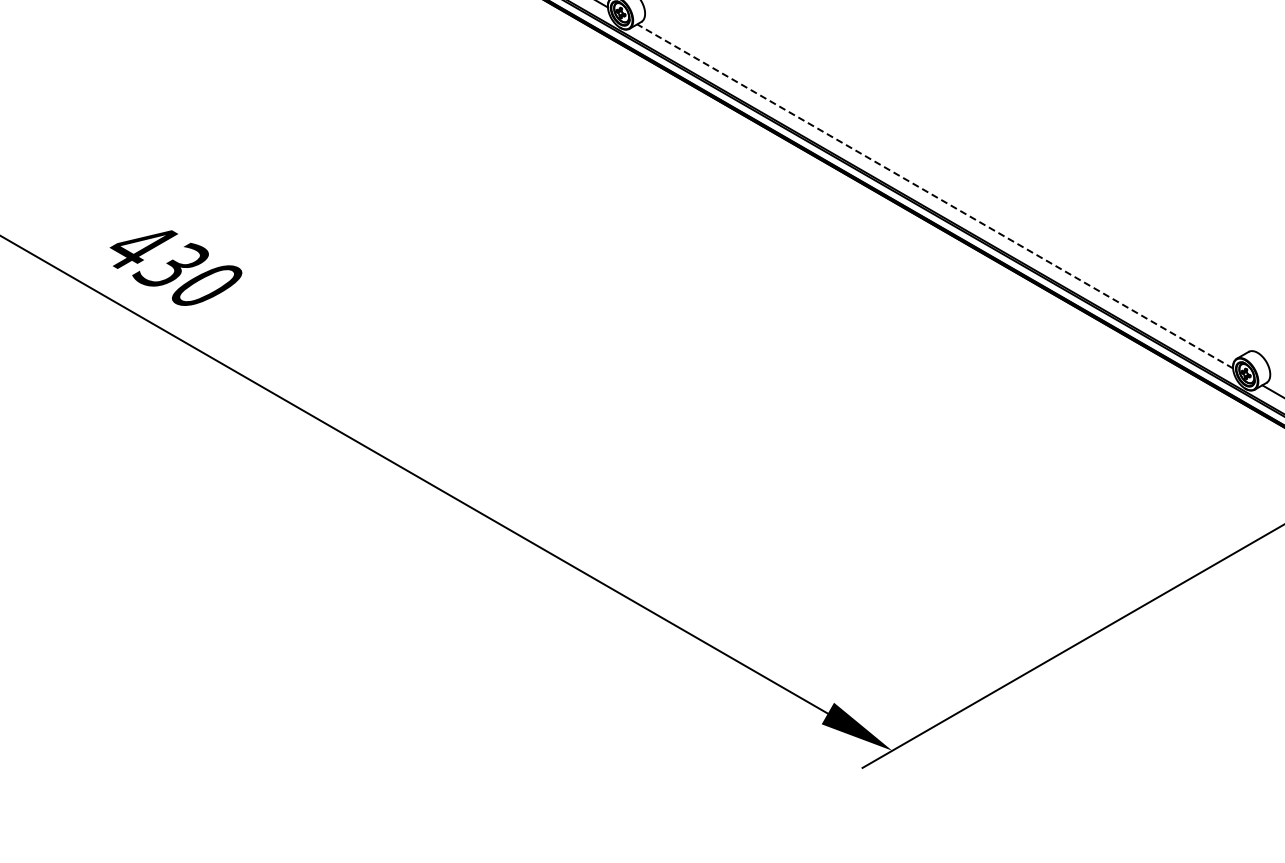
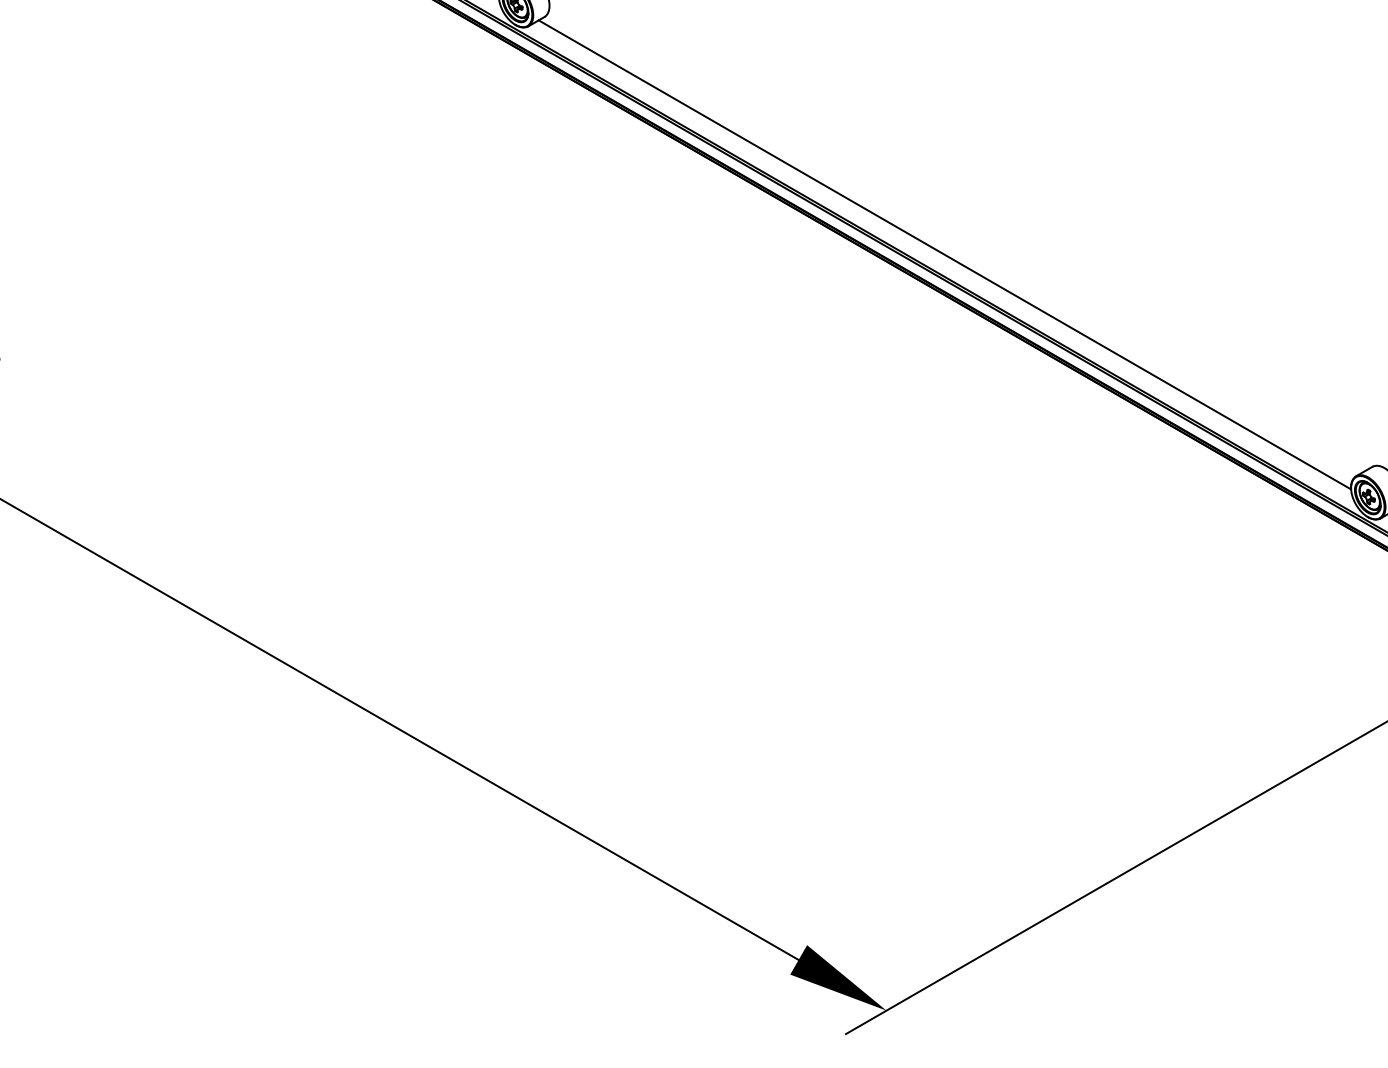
line: (934, 196) -> (944, 255), dashed -> solid

